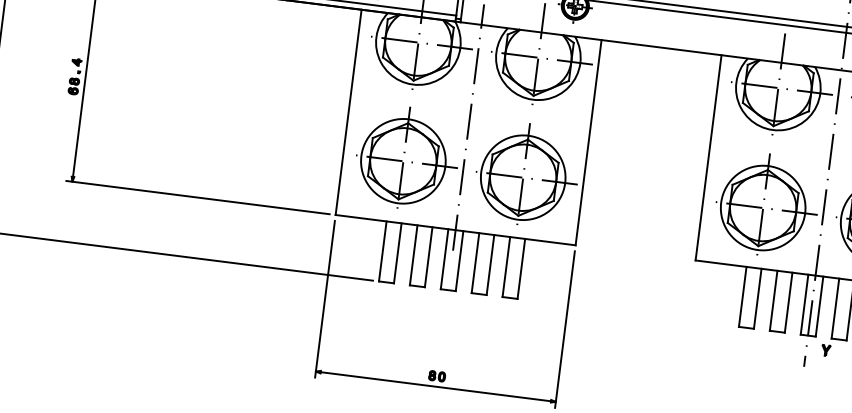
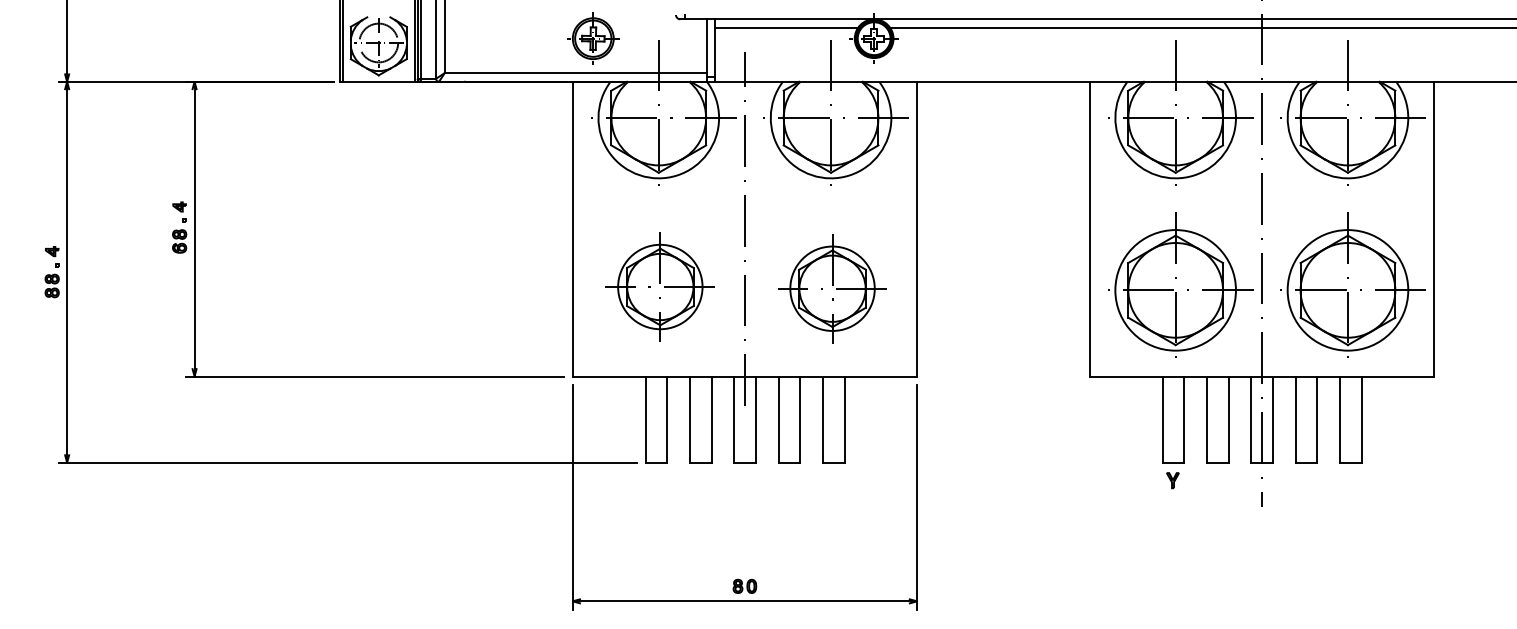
part: (407, 158) -> (663, 283), size x0.7
part: (526, 174) -> (835, 284), size x0.7
part: (825, 350) -> (1172, 480), moved

